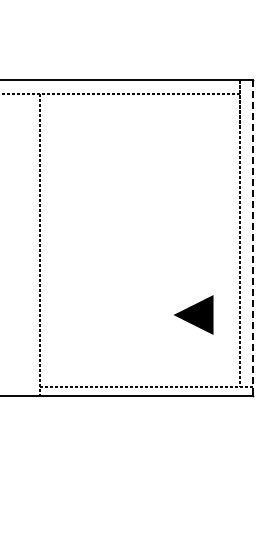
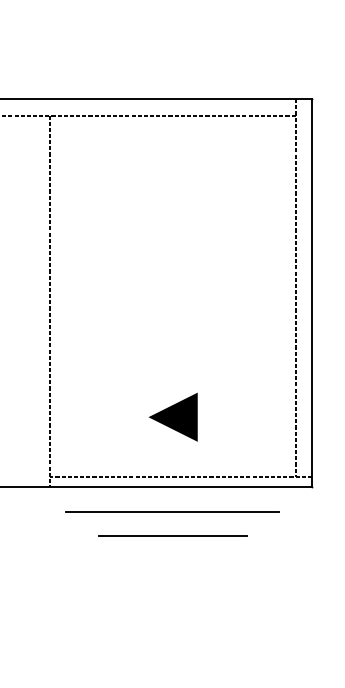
line: (253, 238) -> (312, 293), dashed -> solid
line: (193, 314) -> (173, 416), moved
line: (139, 415) -> (171, 511), added
line: (140, 435) -> (173, 535), added

